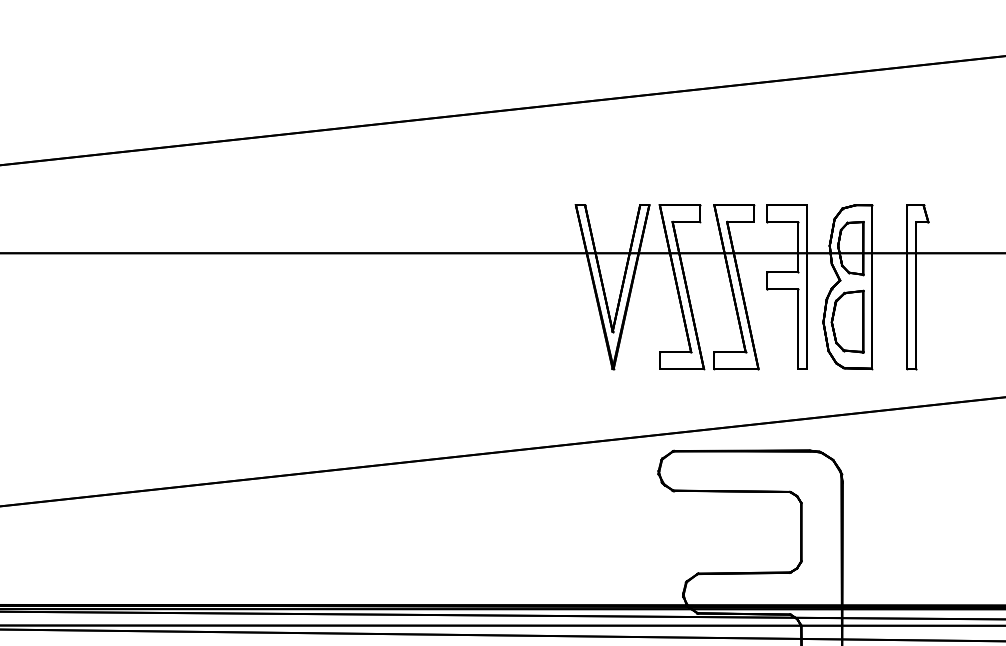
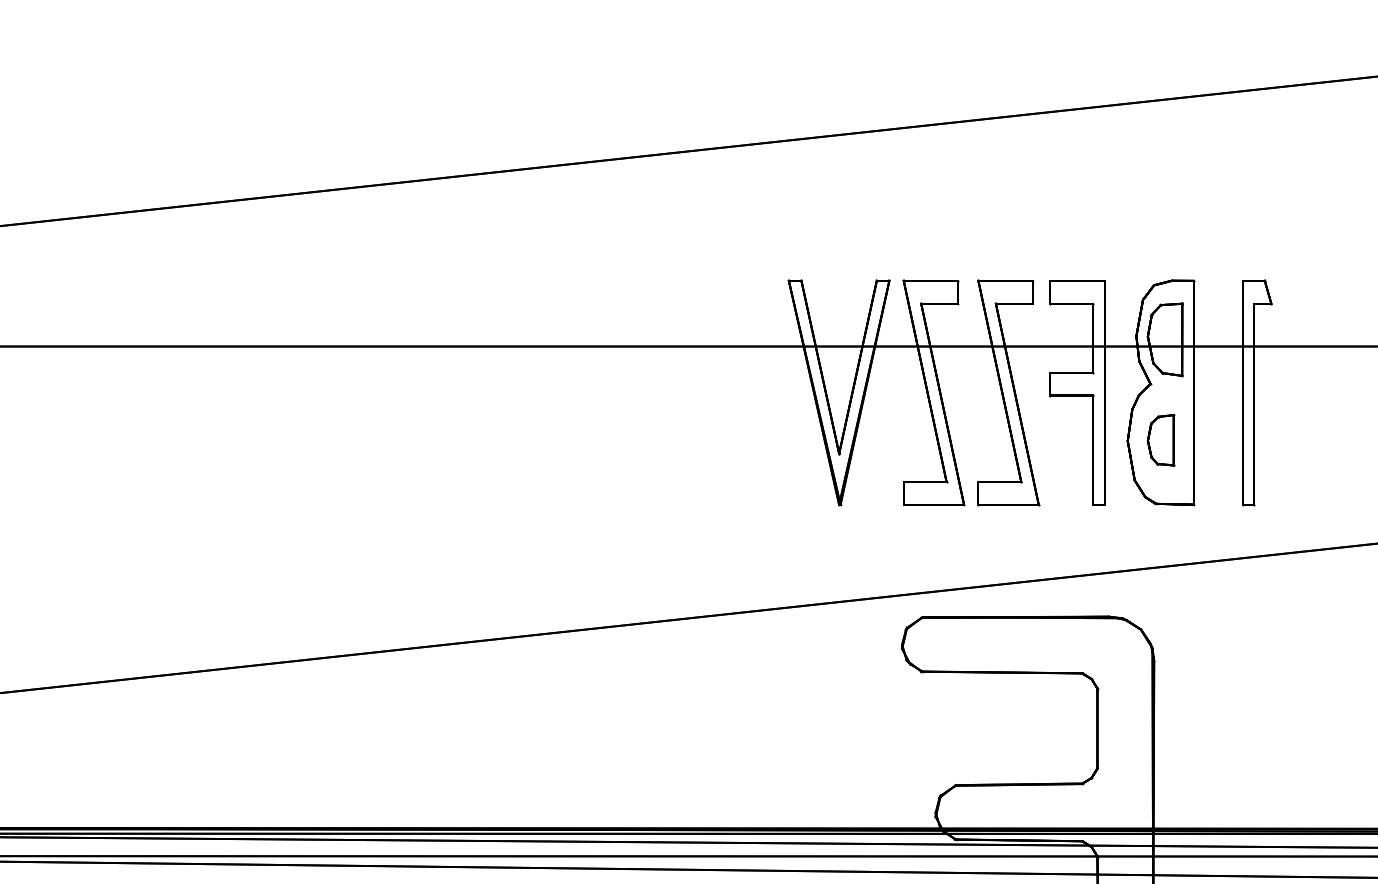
part: (847, 321) -> (1160, 440), size x0.6

